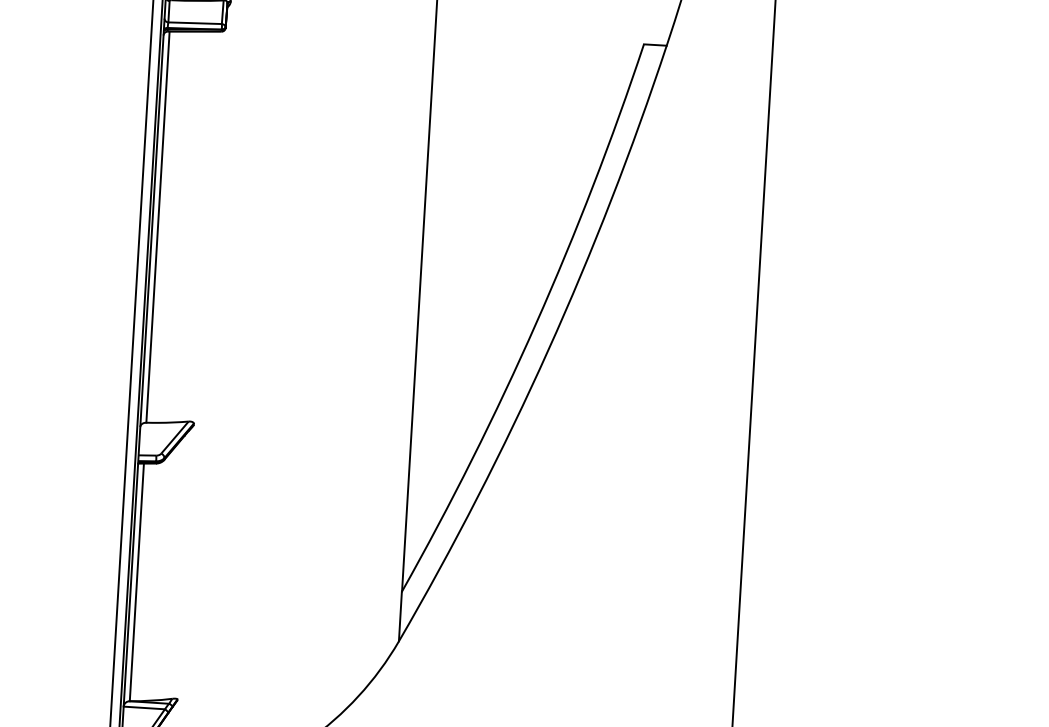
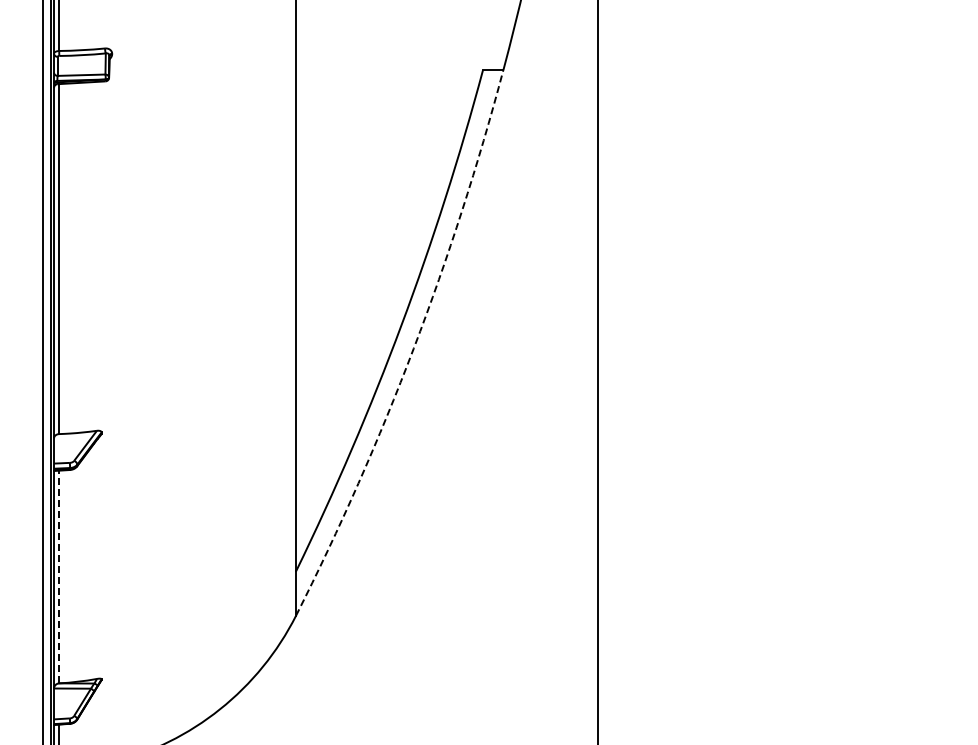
arc: (547, 350) -> (413, 348), solid -> dashed
line: (137, 581) -> (59, 576), solid -> dashed

